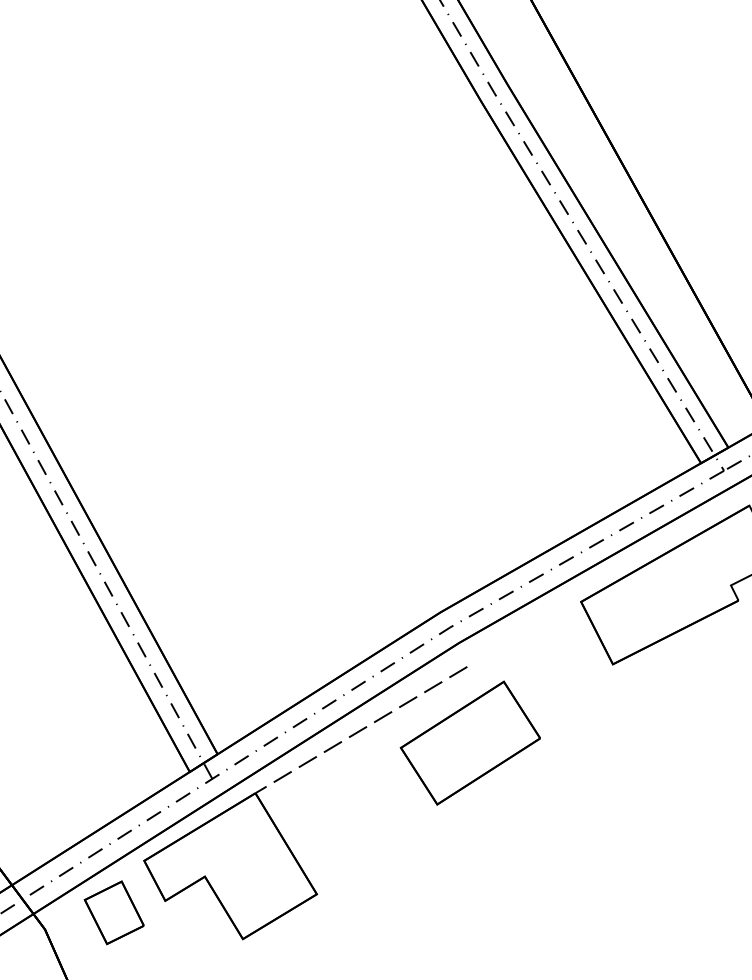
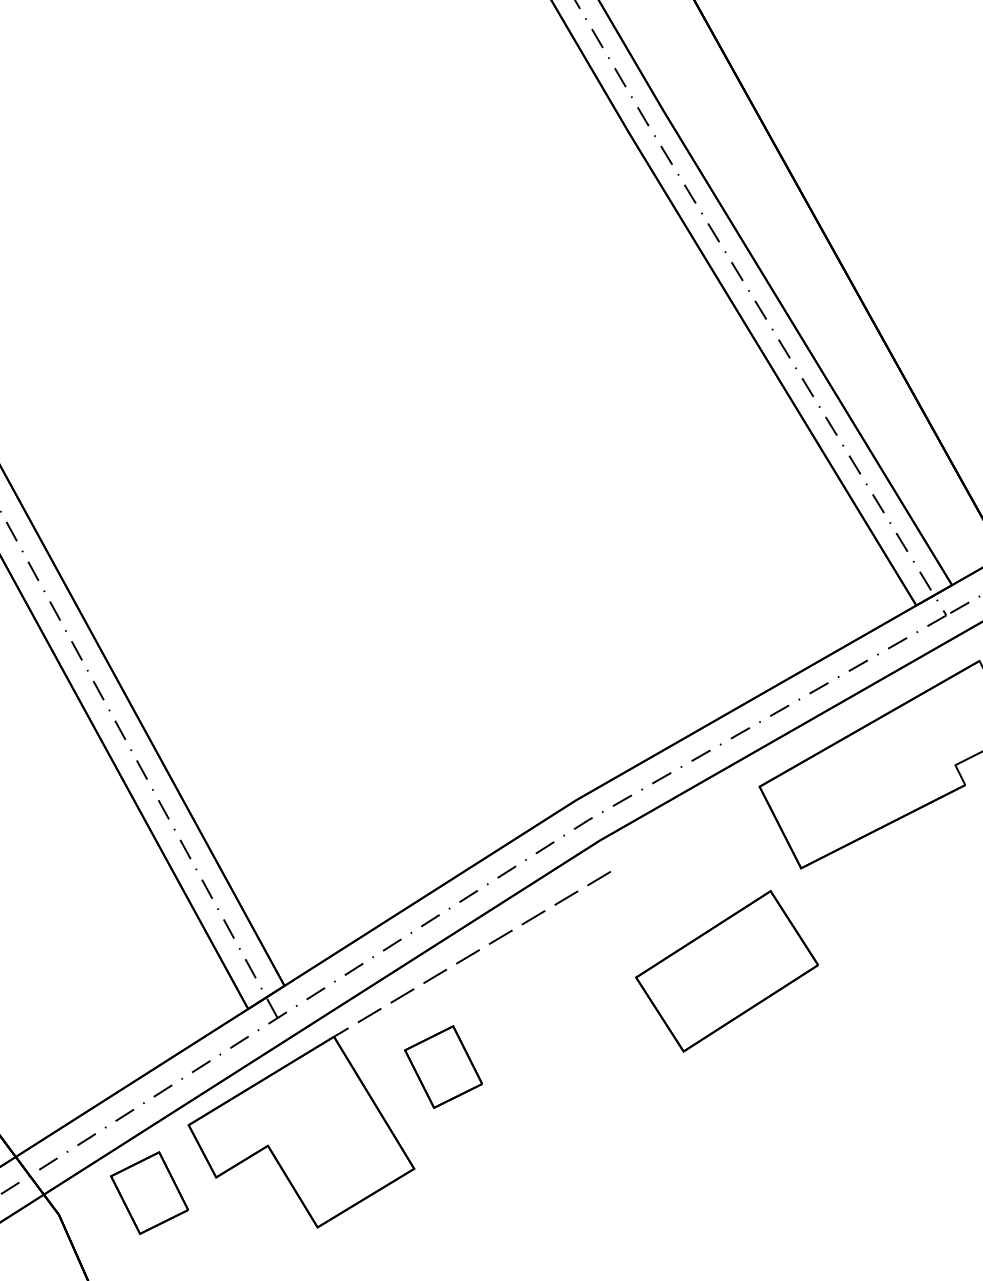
part: (470, 743) -> (726, 971), moved
part: (339, 815) -> (443, 1066), added

